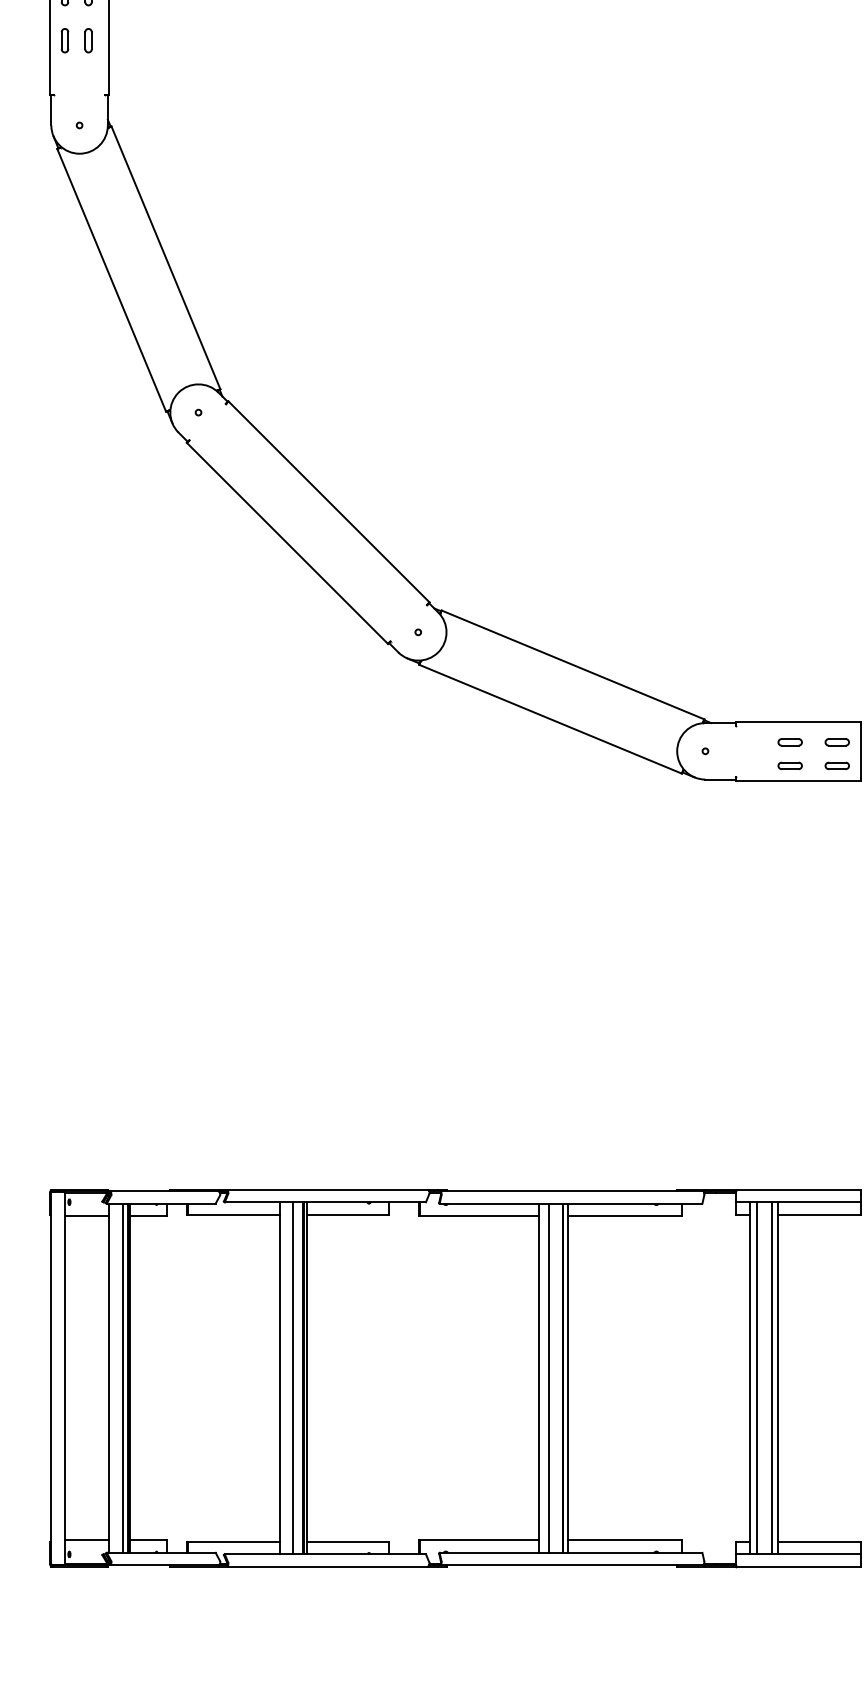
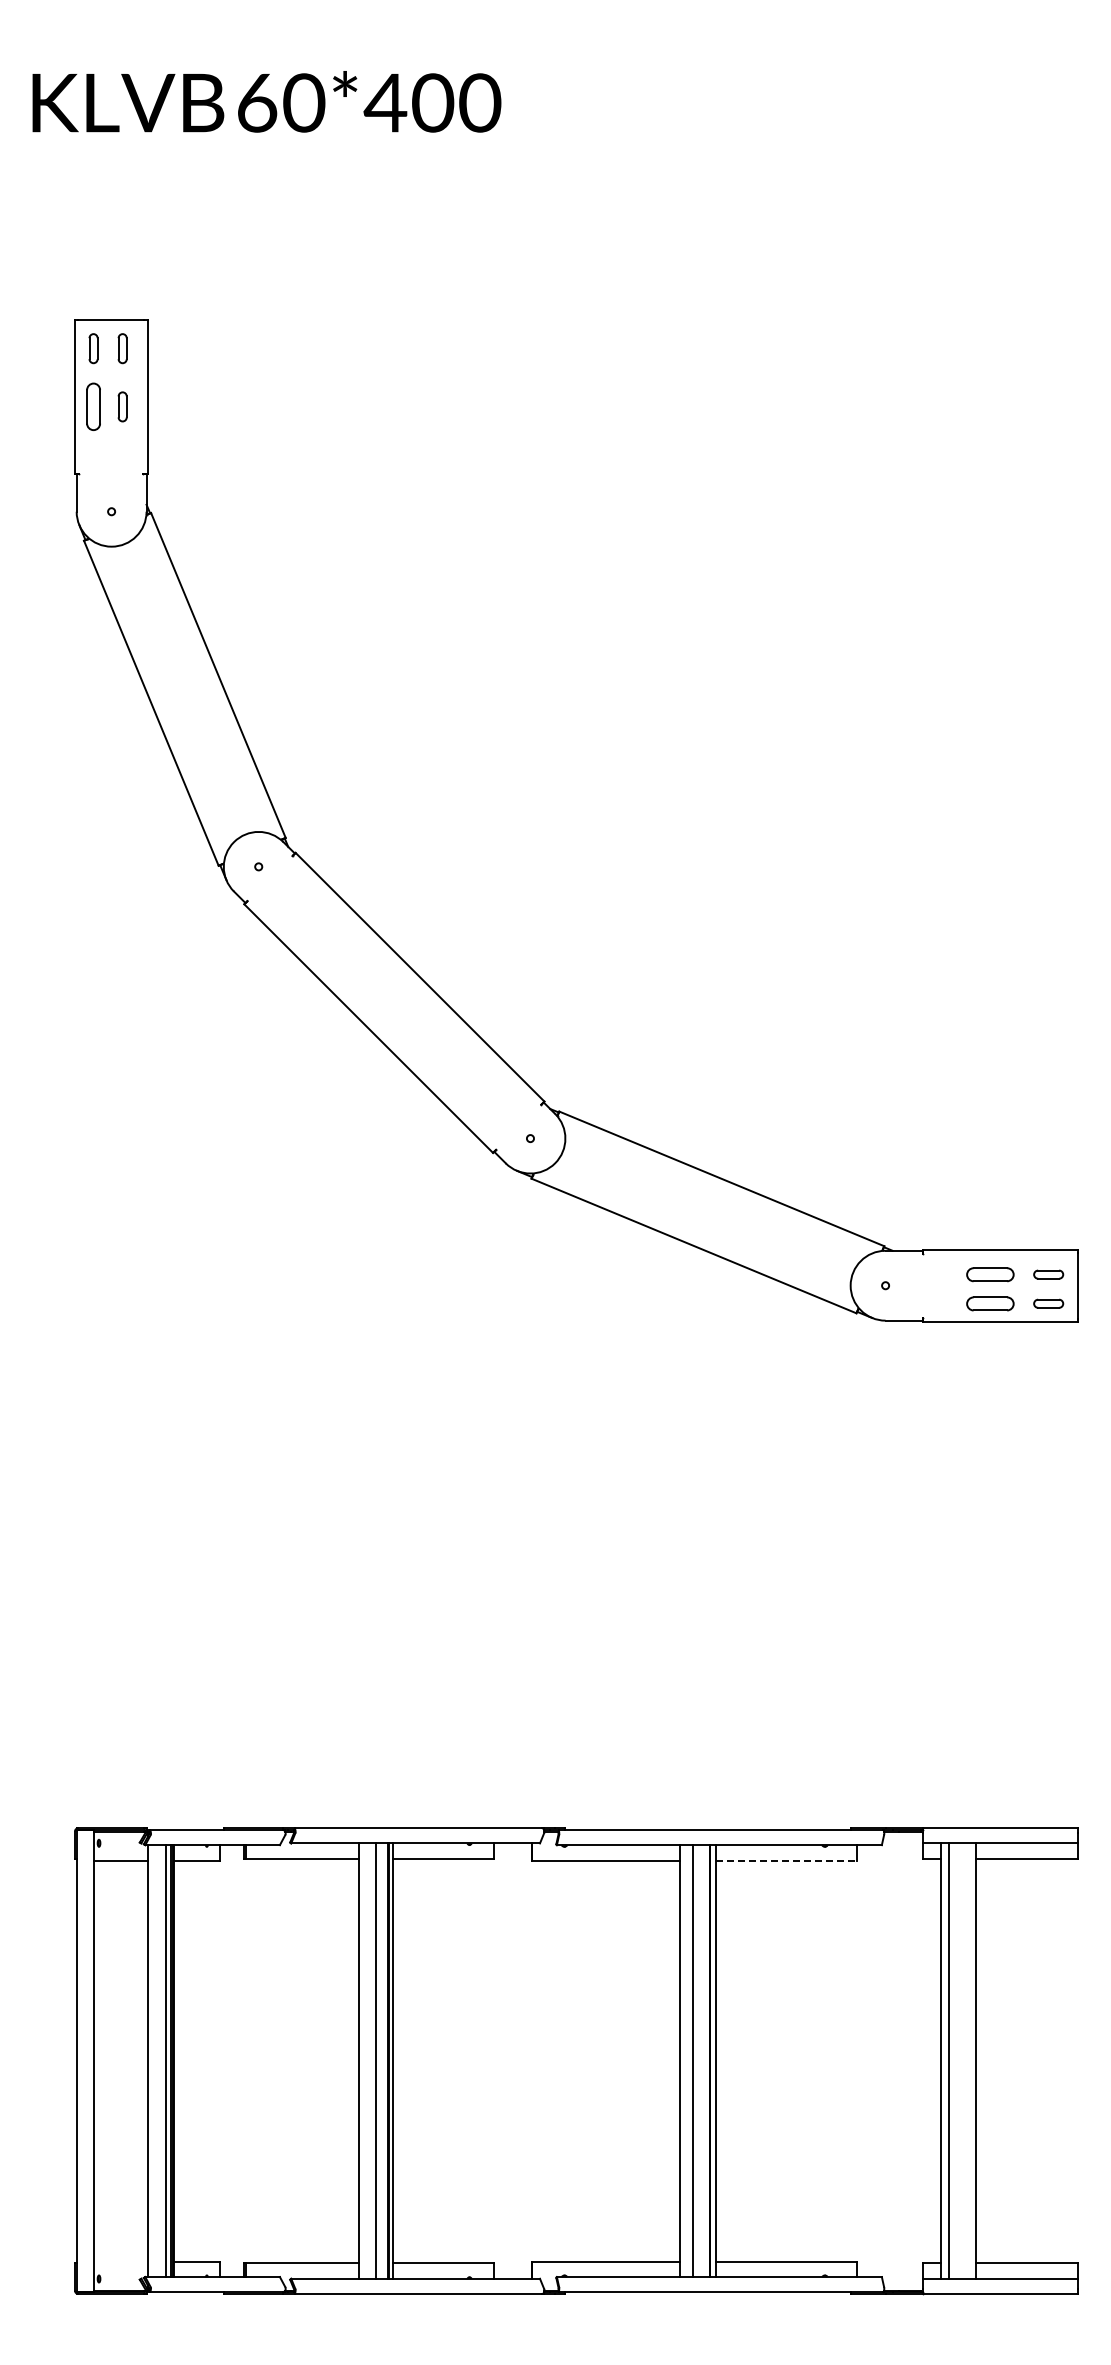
part: (64, 40) -> (93, 406), size x1.6
part: (790, 742) -> (990, 1274), size x1.6
part: (790, 765) -> (990, 1303), size x1.6
line: (625, 1216) -> (786, 1860), solid -> dashed
line: (771, 1377) -> (967, 2060), removed
line: (86, 1540) -> (120, 2261), removed

